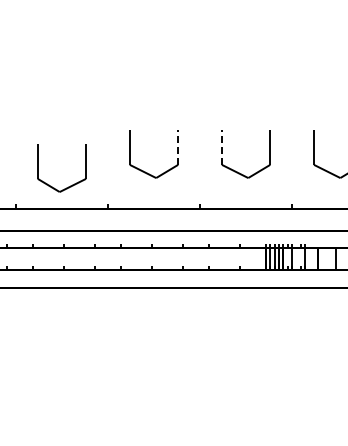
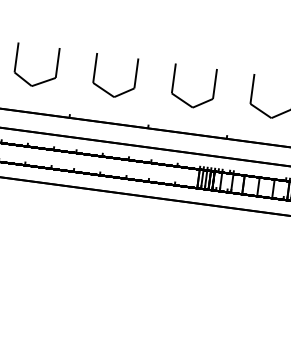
line: (178, 147) -> (136, 73), dashed -> solid
line: (221, 147) -> (173, 78), dashed -> solid
part: (70, 185) -> (41, 81), moved

